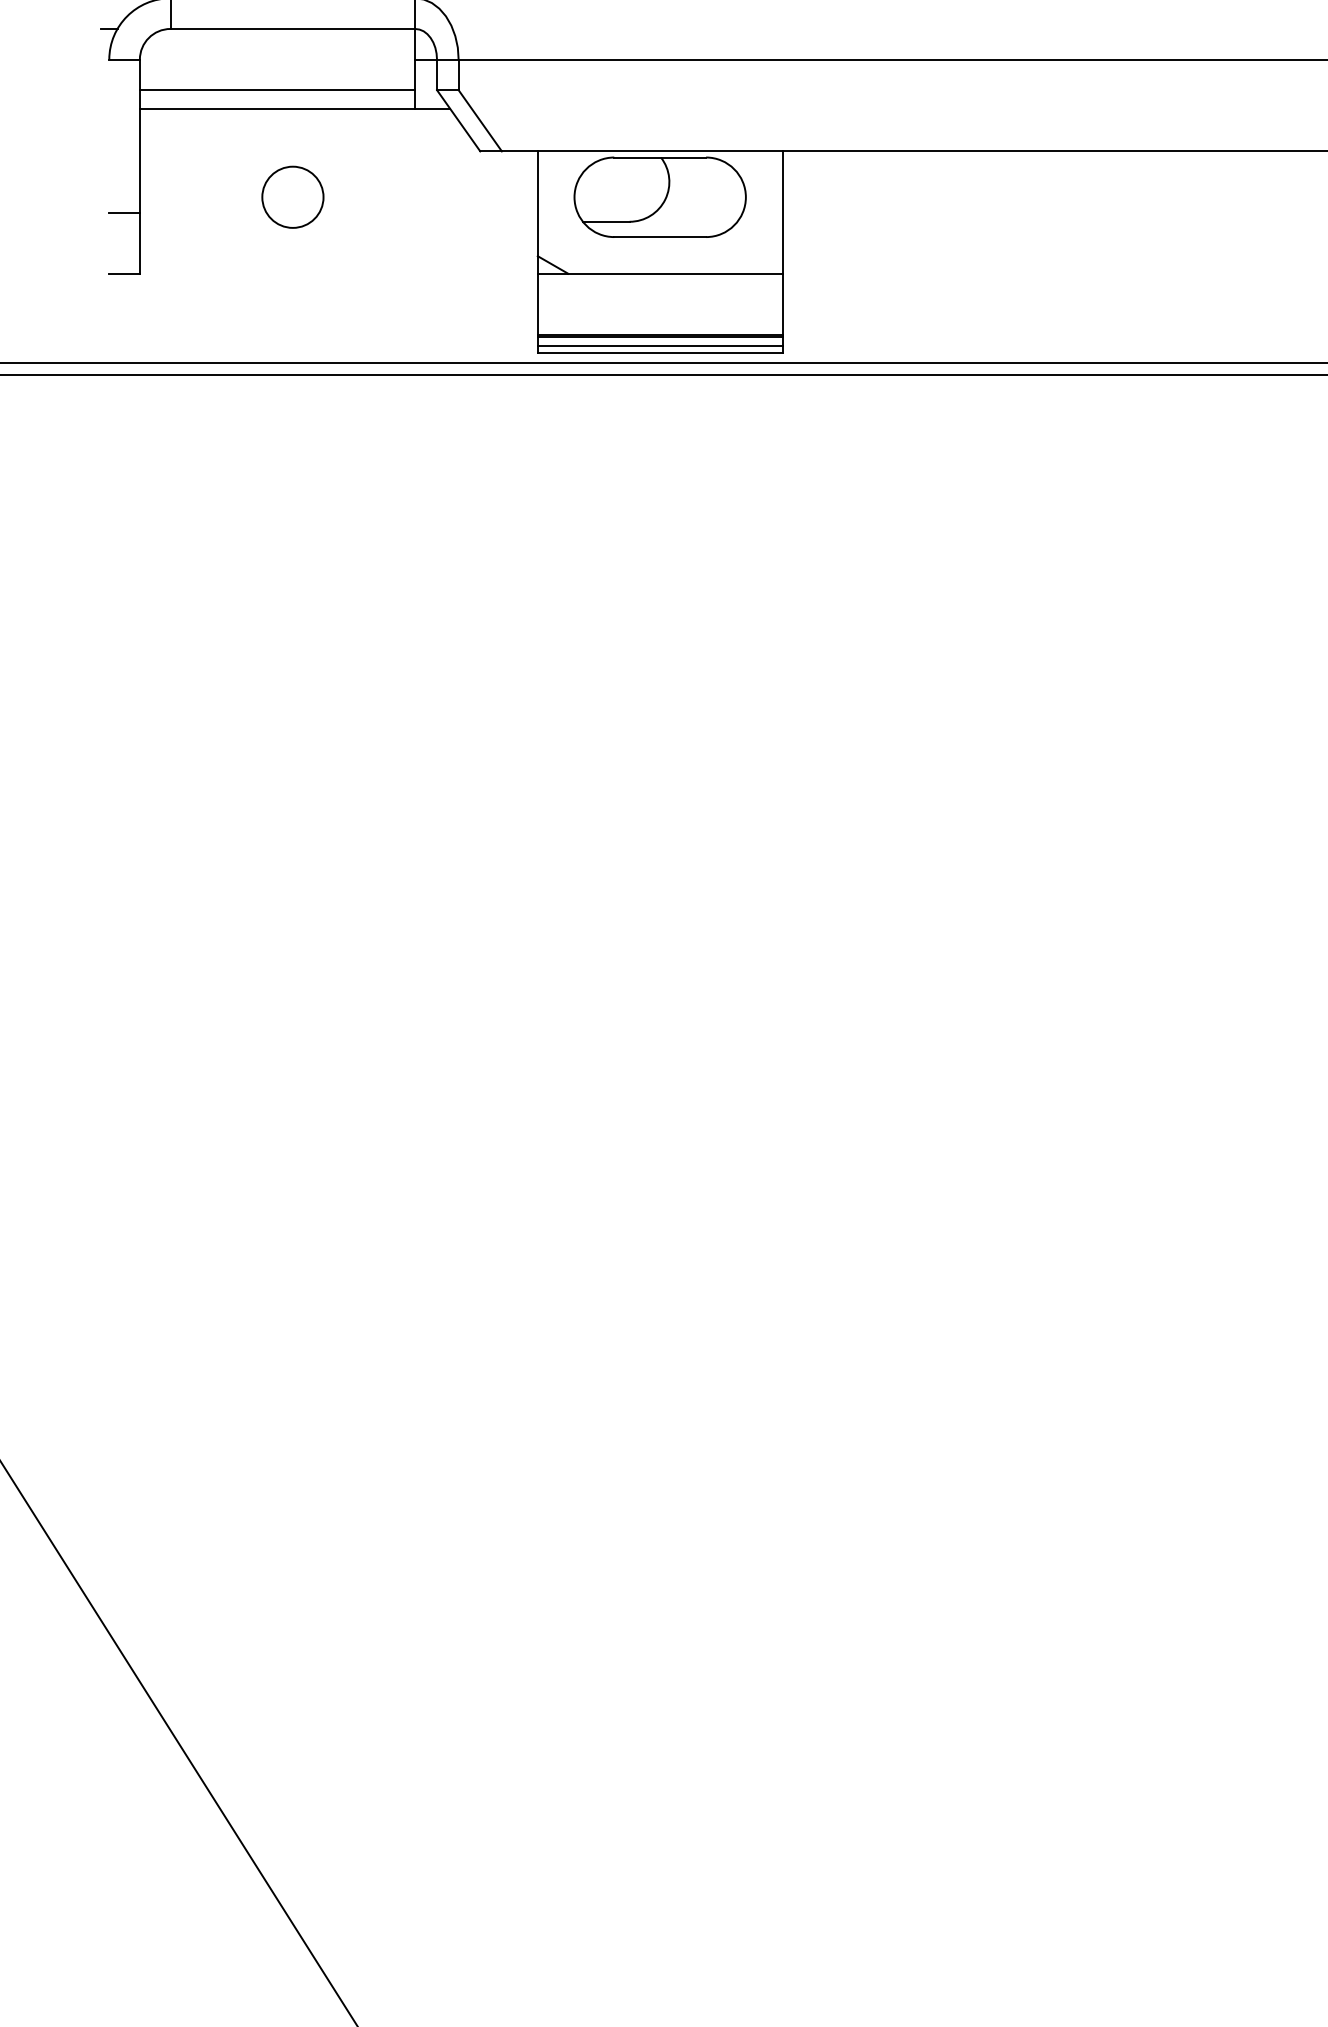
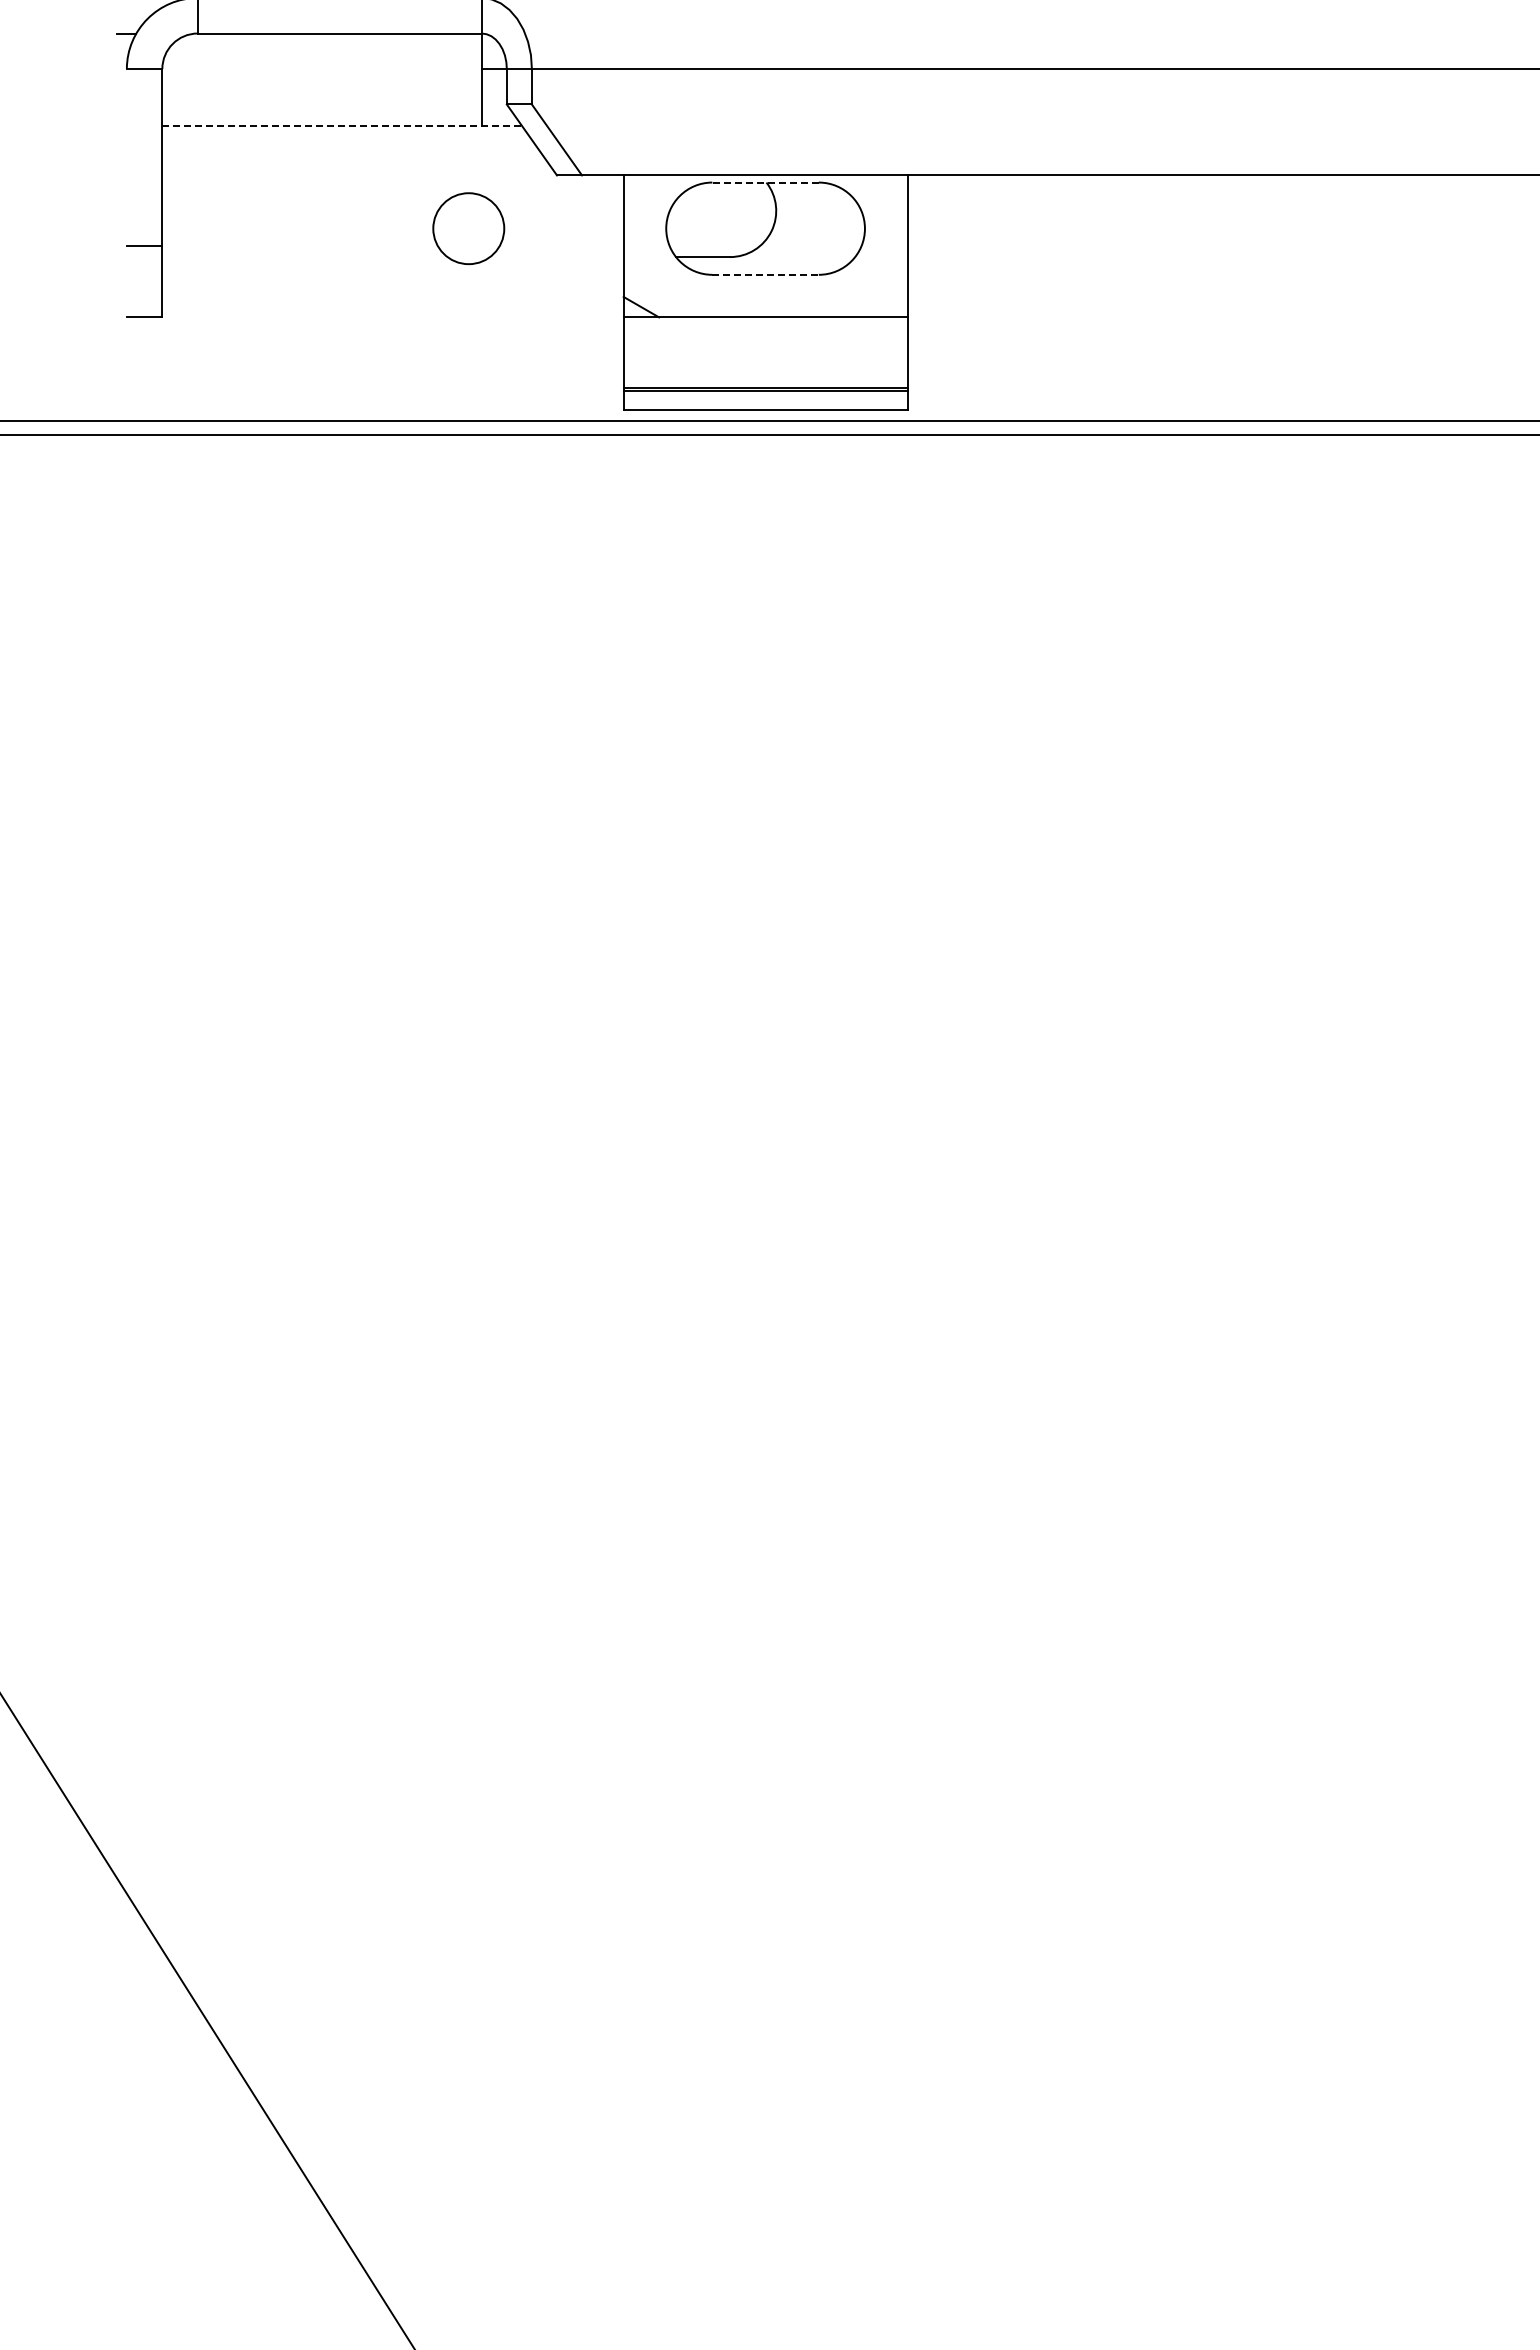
line: (277, 90) -> (321, 104), removed
line: (295, 108) -> (342, 125), solid -> dashed
line: (660, 157) -> (765, 182), solid -> dashed
circle: (292, 197) -> (468, 228), moved
line: (660, 236) -> (766, 274), solid -> dashed
line: (660, 346) -> (765, 401), removed

